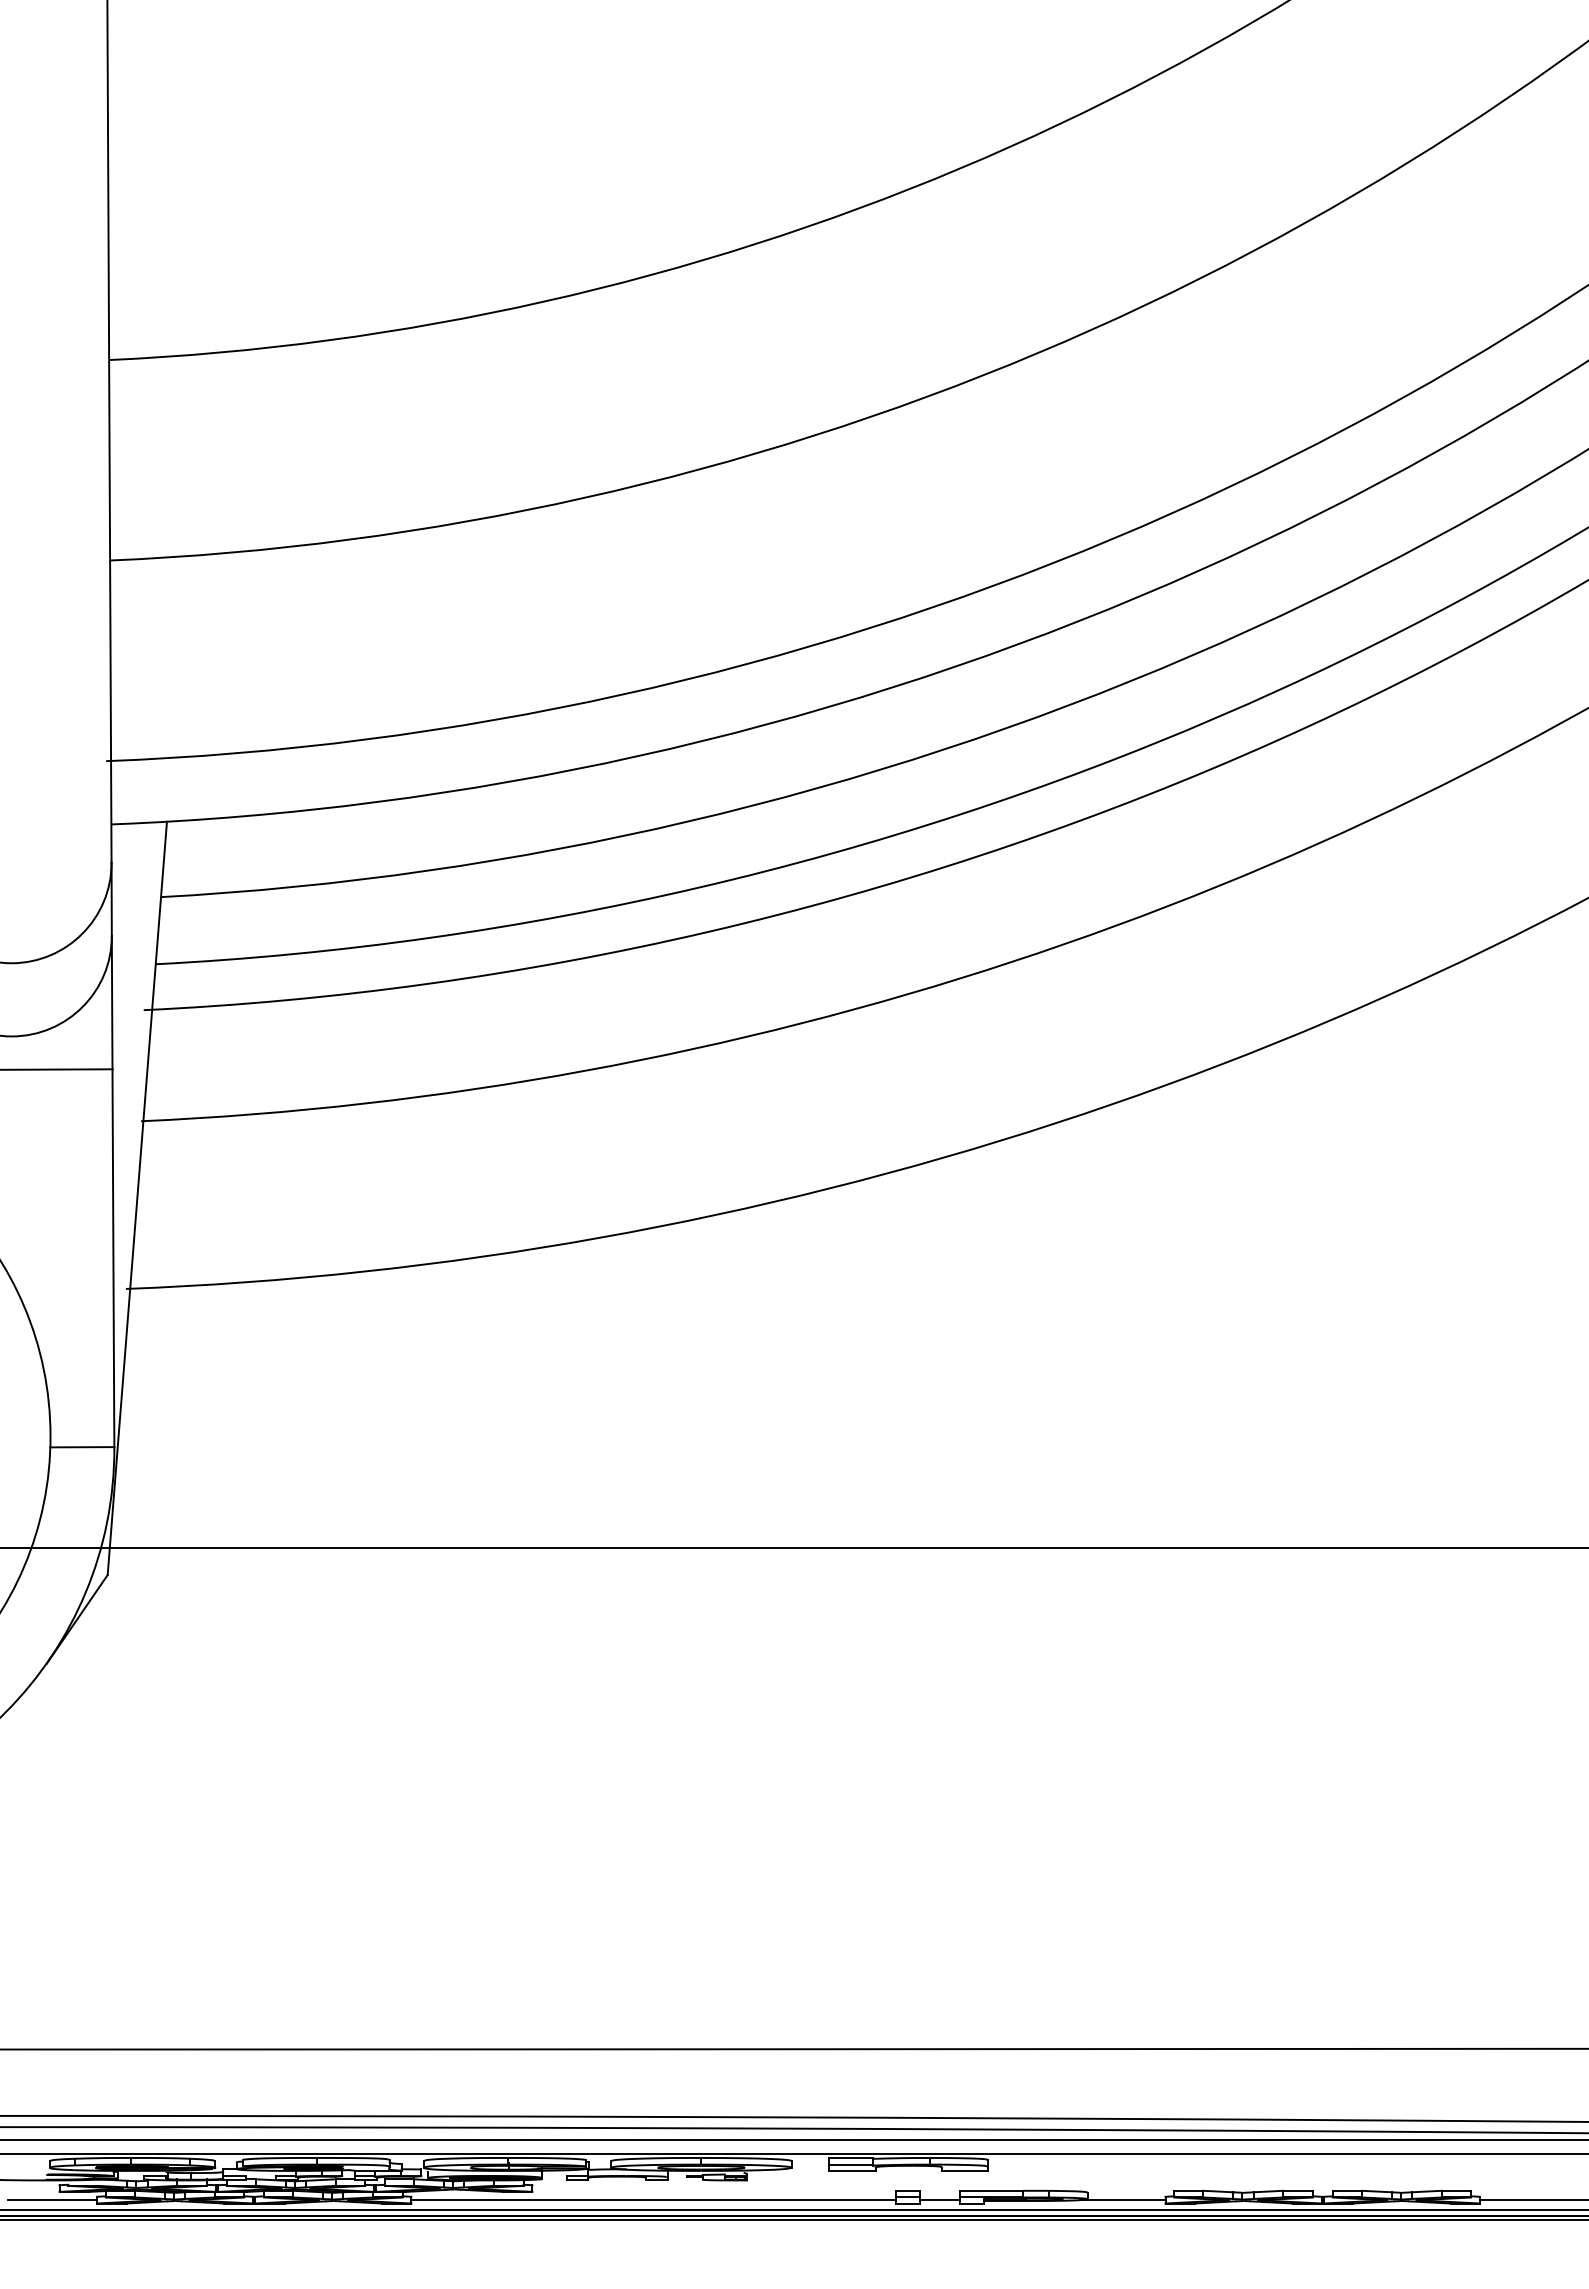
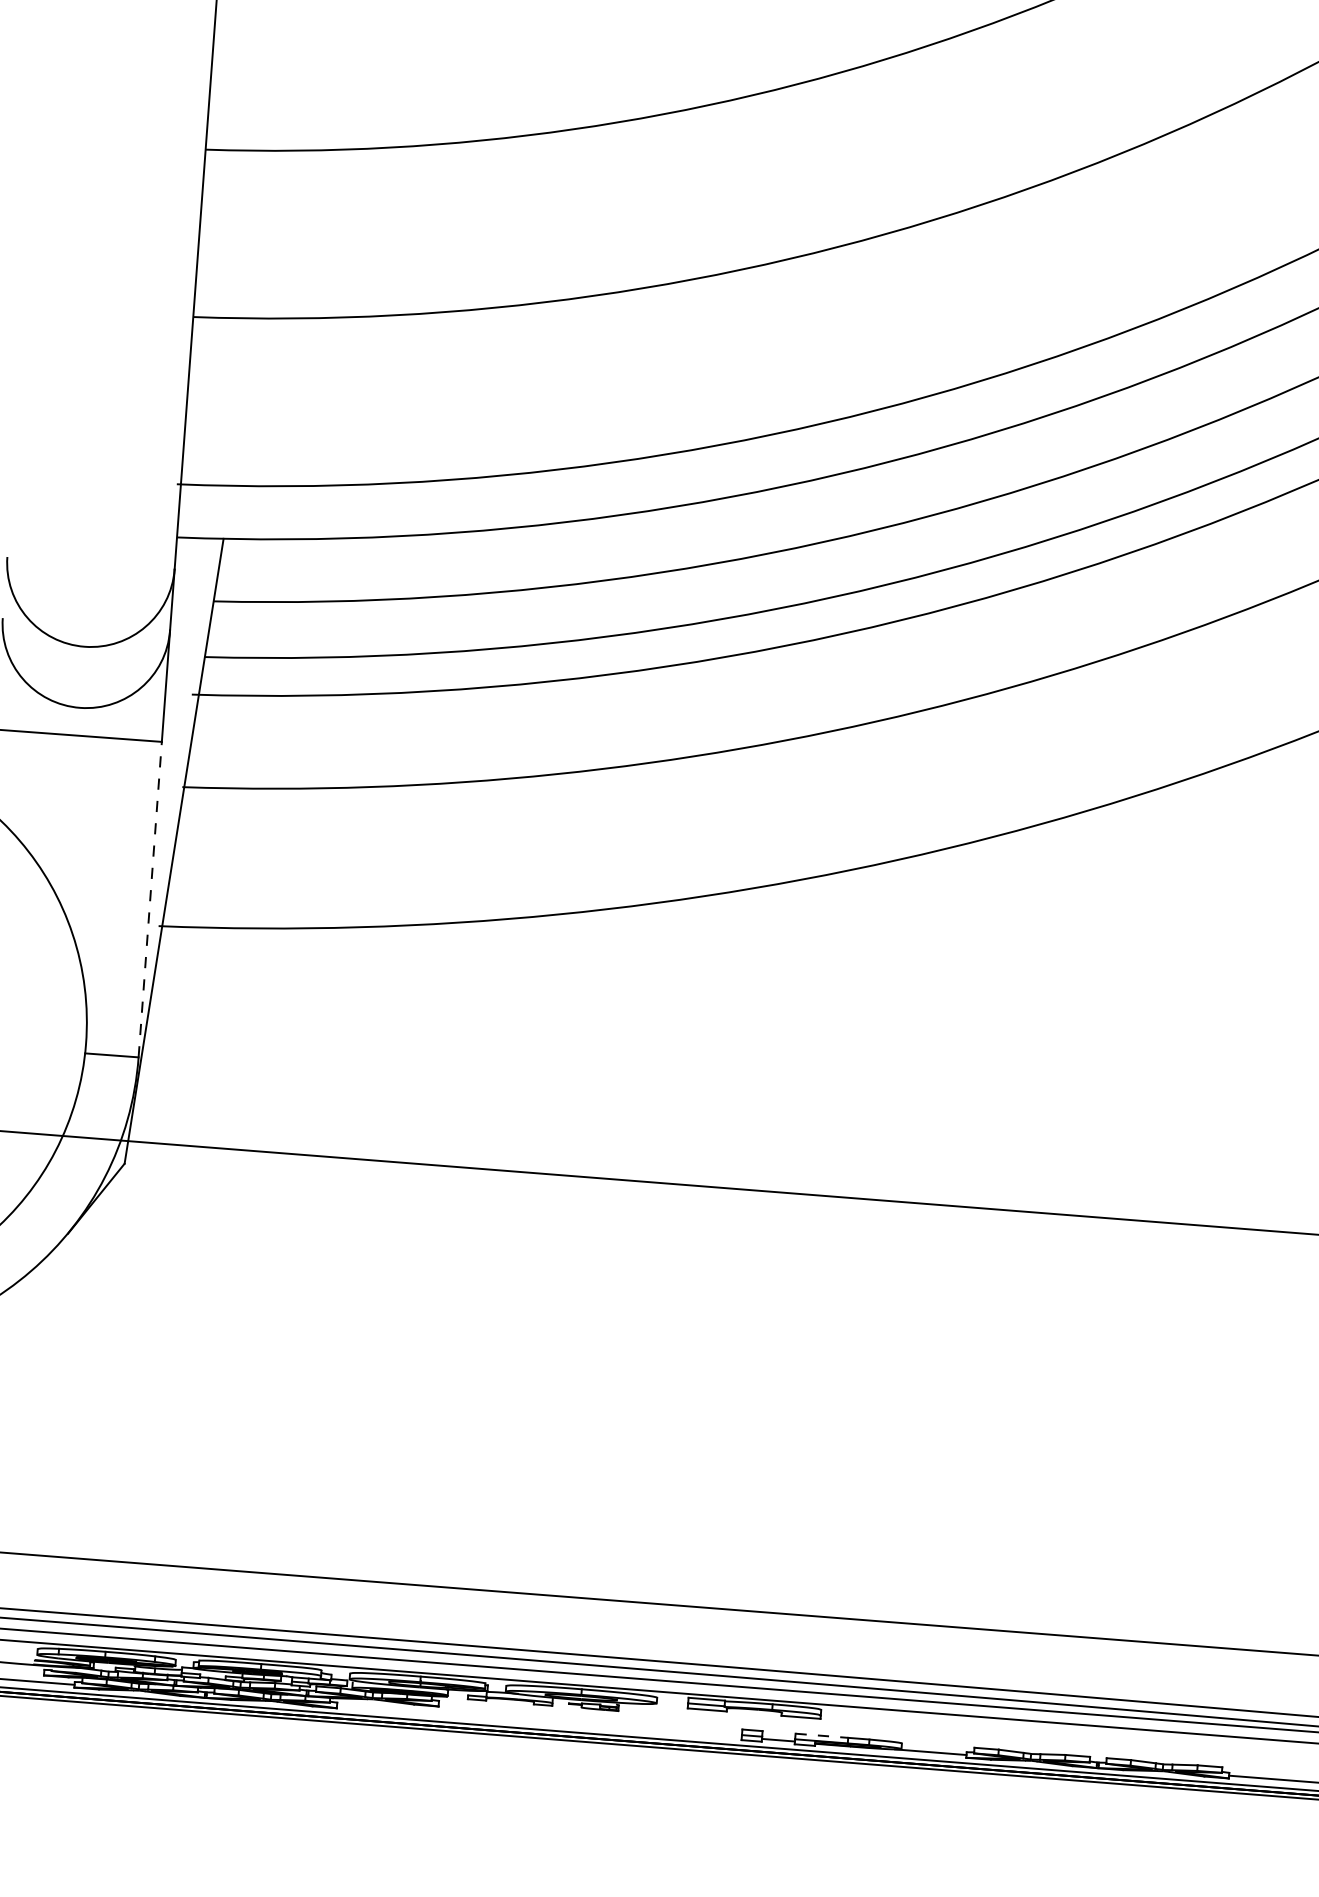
line: (113, 1258) -> (150, 899), solid -> dashed
line: (991, 2190) -> (821, 1735), solid -> dashed
line: (653, 2200) -> (539, 1721), removed

